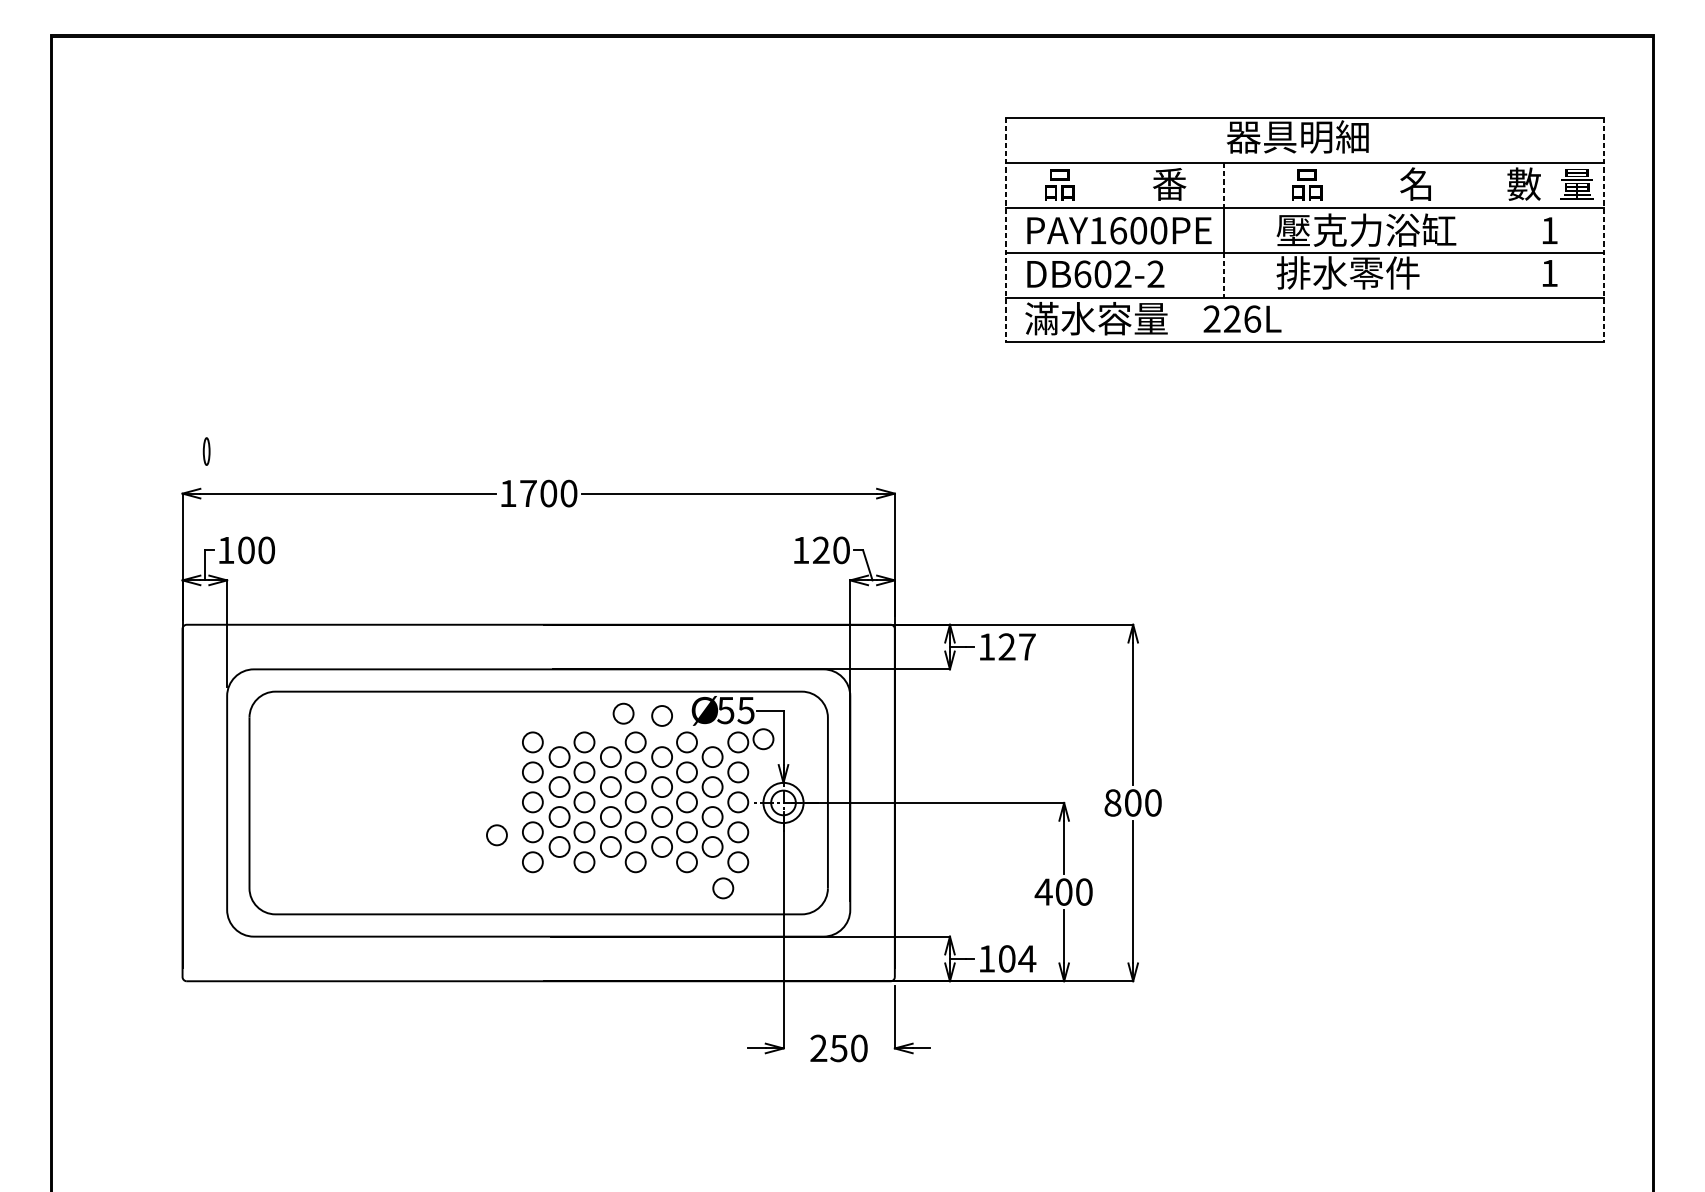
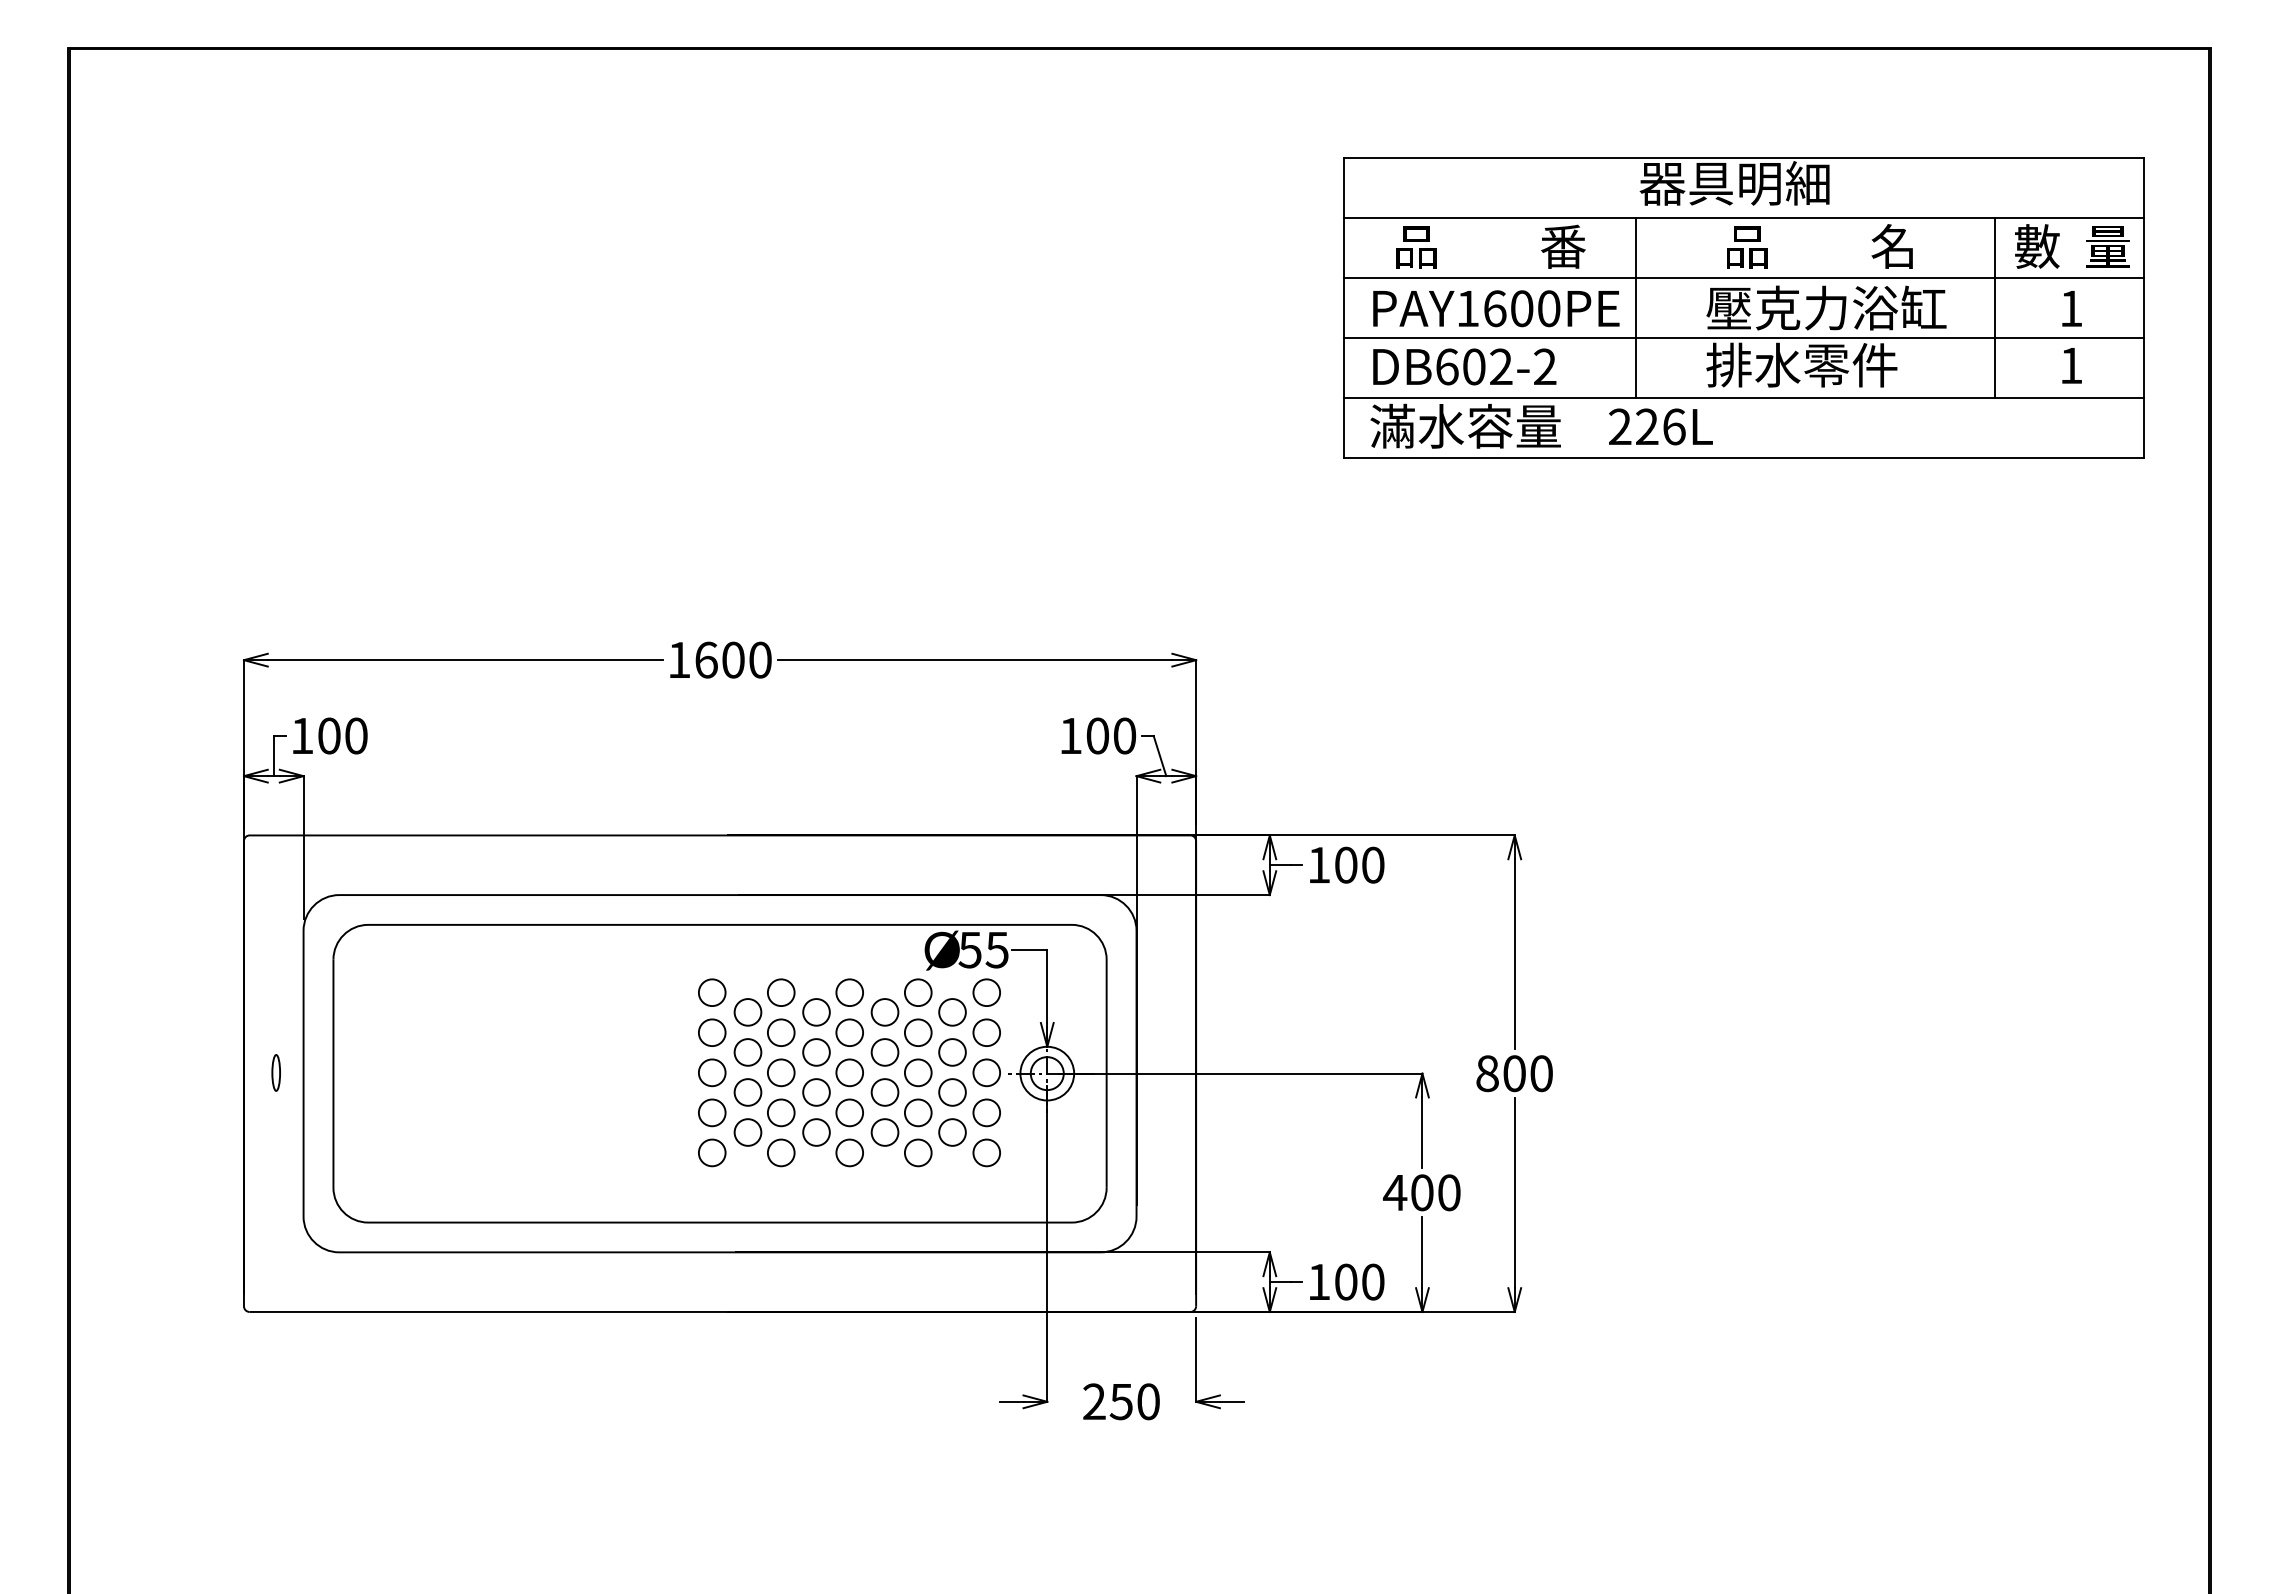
line: (1224, 185) -> (1636, 248), dashed -> solid
line: (1005, 230) -> (1344, 308), dashed -> solid
line: (1492, 230) -> (1995, 308), added
line: (1603, 230) -> (2143, 308), dashed -> solid
line: (1224, 275) -> (1636, 368), dashed -> solid
part: (206, 451) -> (275, 1072), moved
text: (528, 493) -> (706, 659), 1700 -> 1600
text: (821, 549) -> (1097, 735), 120 -> 100
text: (1017, 646) -> (1359, 864), 127 -> 100
part: (623, 713) -> (833, 954), removed
part: (661, 716) -> (884, 957), removed
part: (763, 739) -> (1020, 988), removed
part: (497, 835) -> (664, 1116), removed
part: (723, 888) -> (966, 1187), removed
text: (1026, 958) -> (1372, 1281), 104 -> 100

